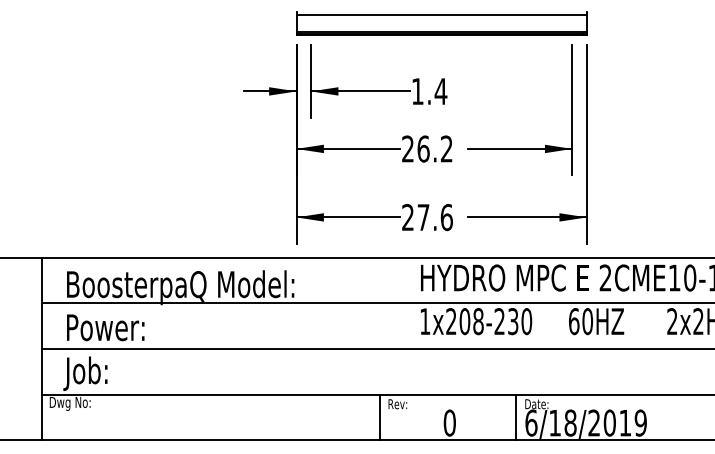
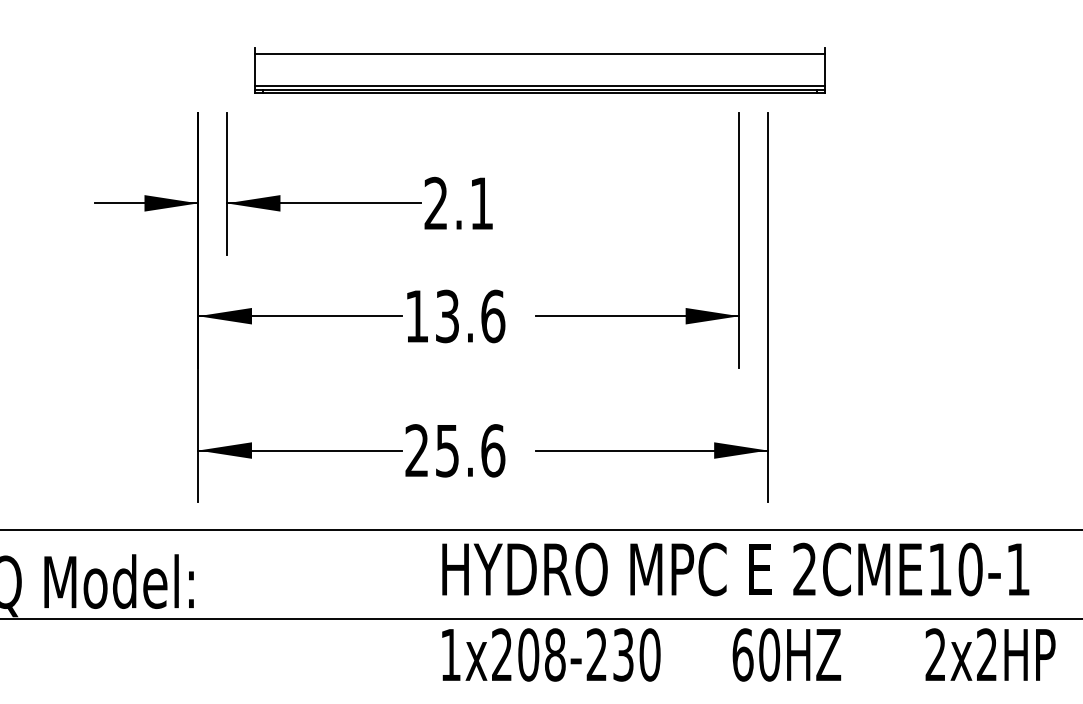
part: (441, 23) -> (539, 70), moved
text: (429, 91) -> (459, 203), 1.4 -> 2.1
text: (427, 148) -> (455, 315), 26.2 -> 13.6
text: (423, 217) -> (447, 450), 27.6 -> 25.6

